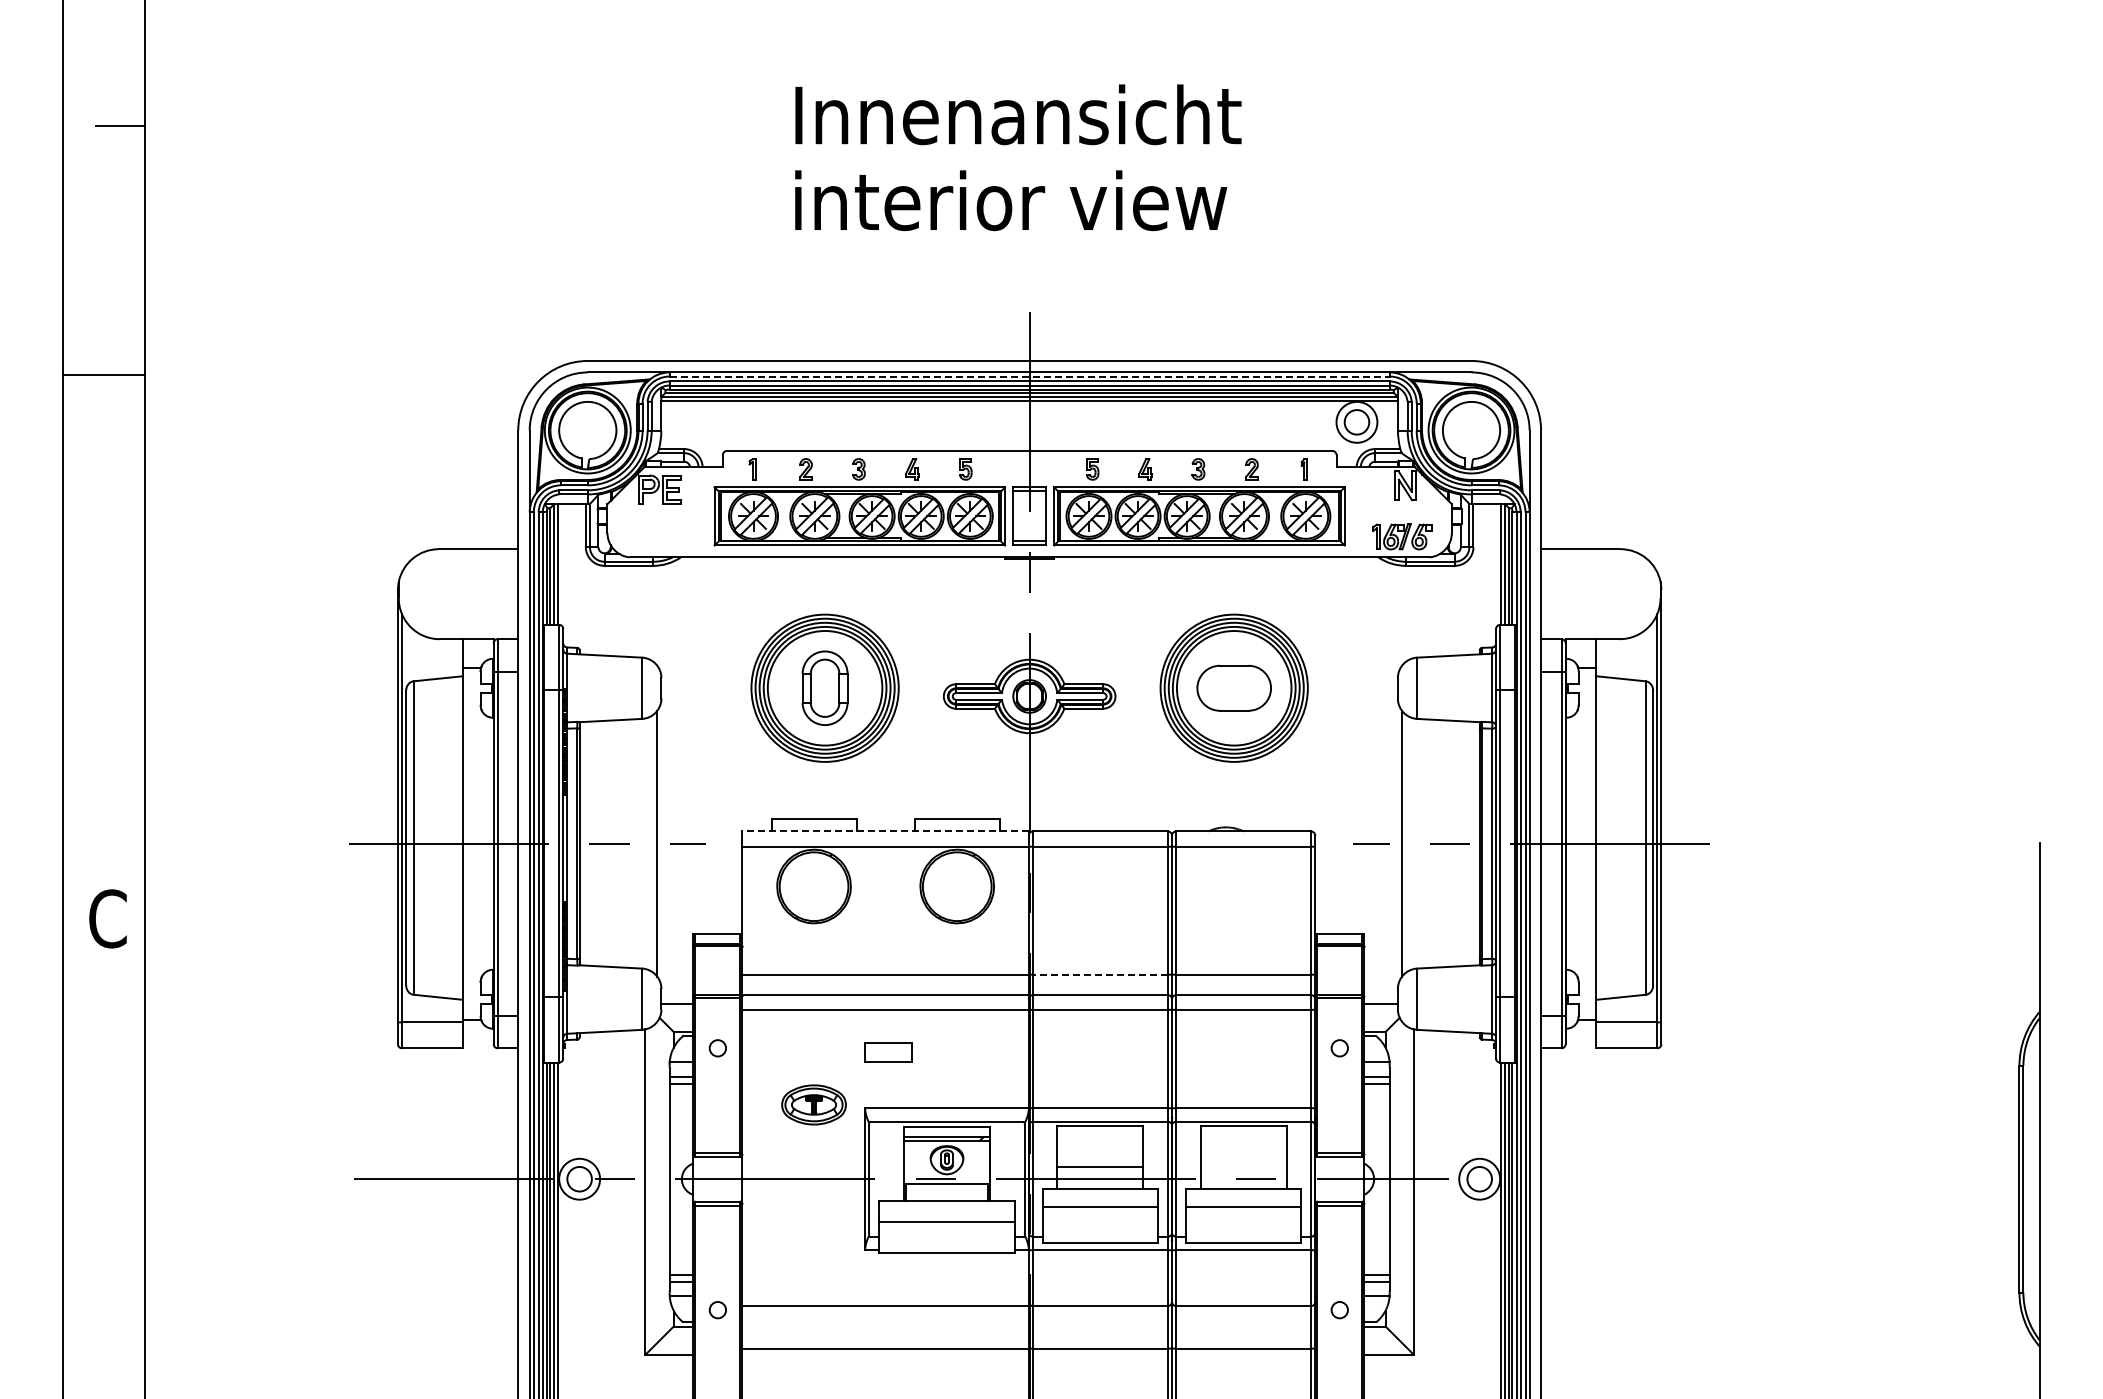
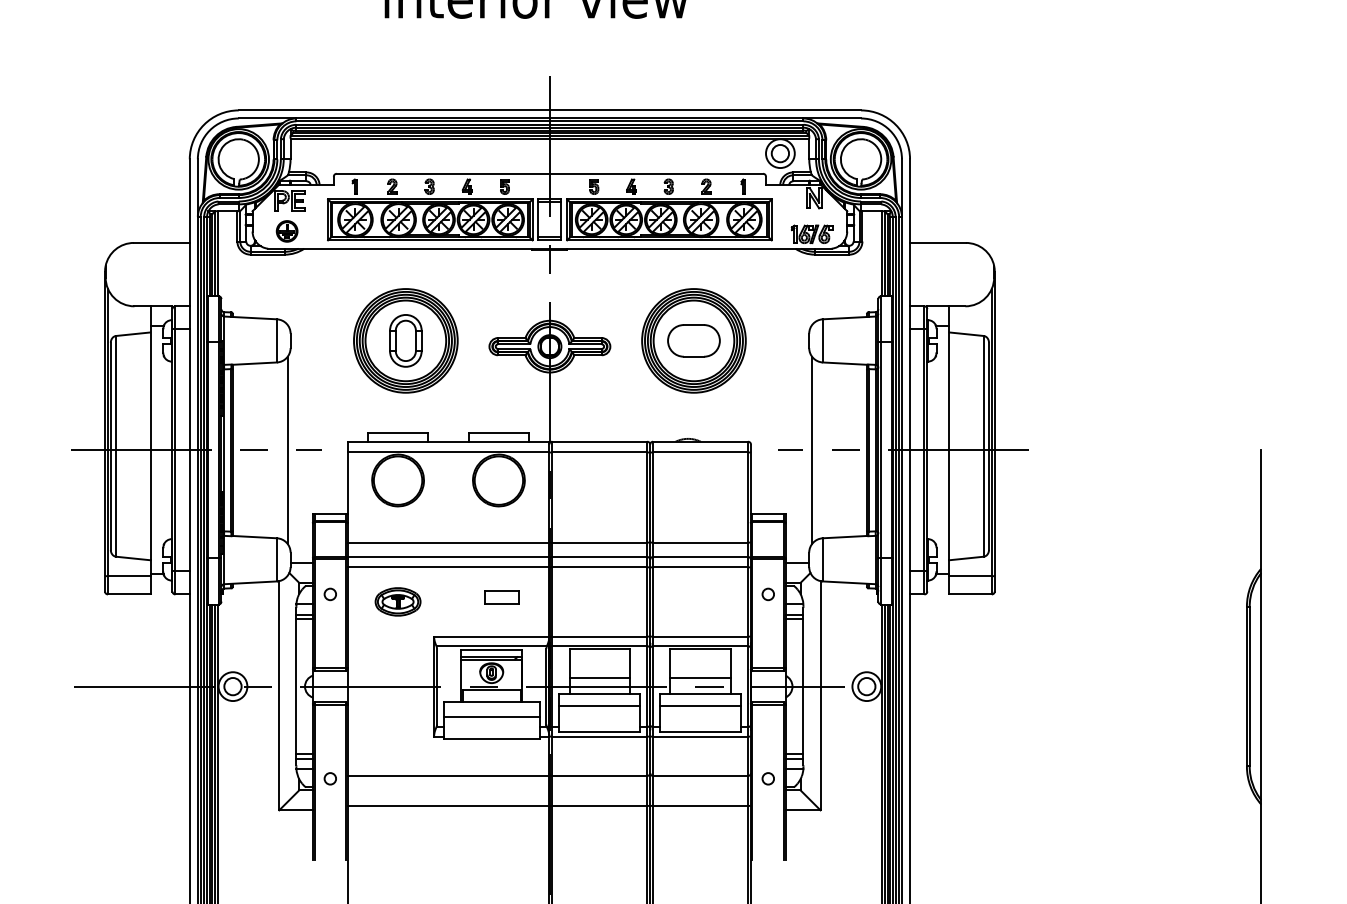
line: (1030, 376) -> (550, 121), dashed -> solid
part: (656, 532) -> (287, 231), added
line: (885, 831) -> (448, 441), dashed -> solid
line: (1100, 974) -> (599, 542), dashed -> solid
part: (888, 1052) -> (501, 597), moved
part: (813, 1104) -> (397, 601), moved
line: (1243, 1167) -> (700, 678), added

